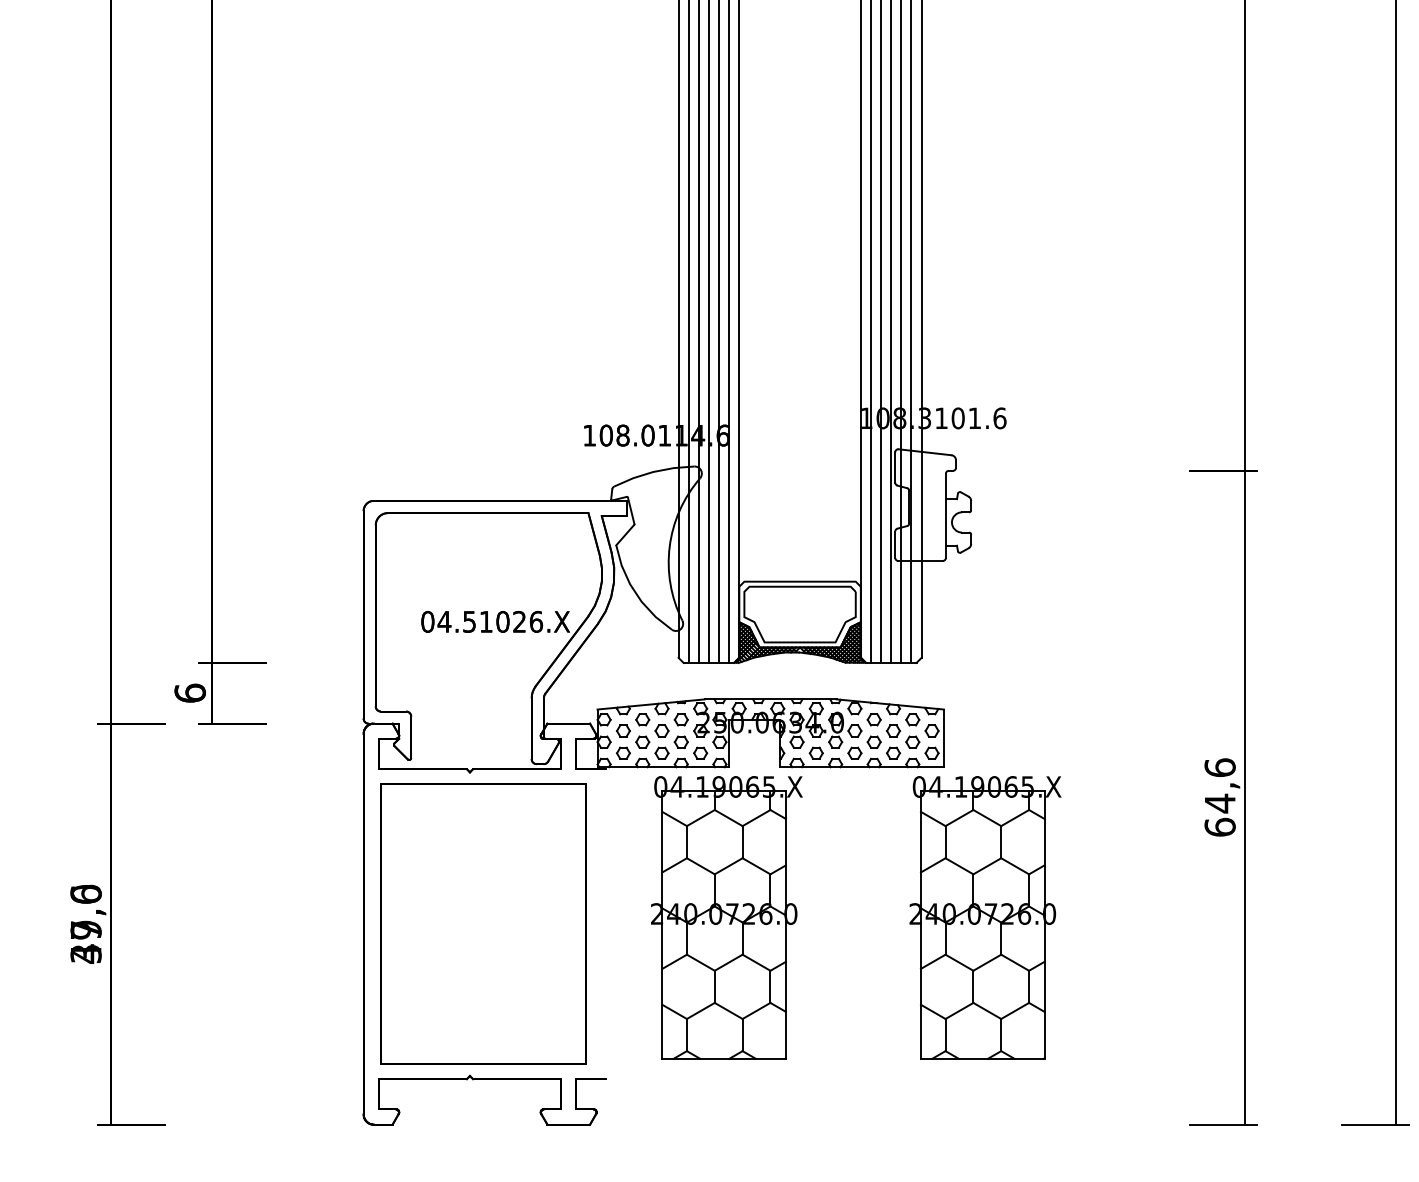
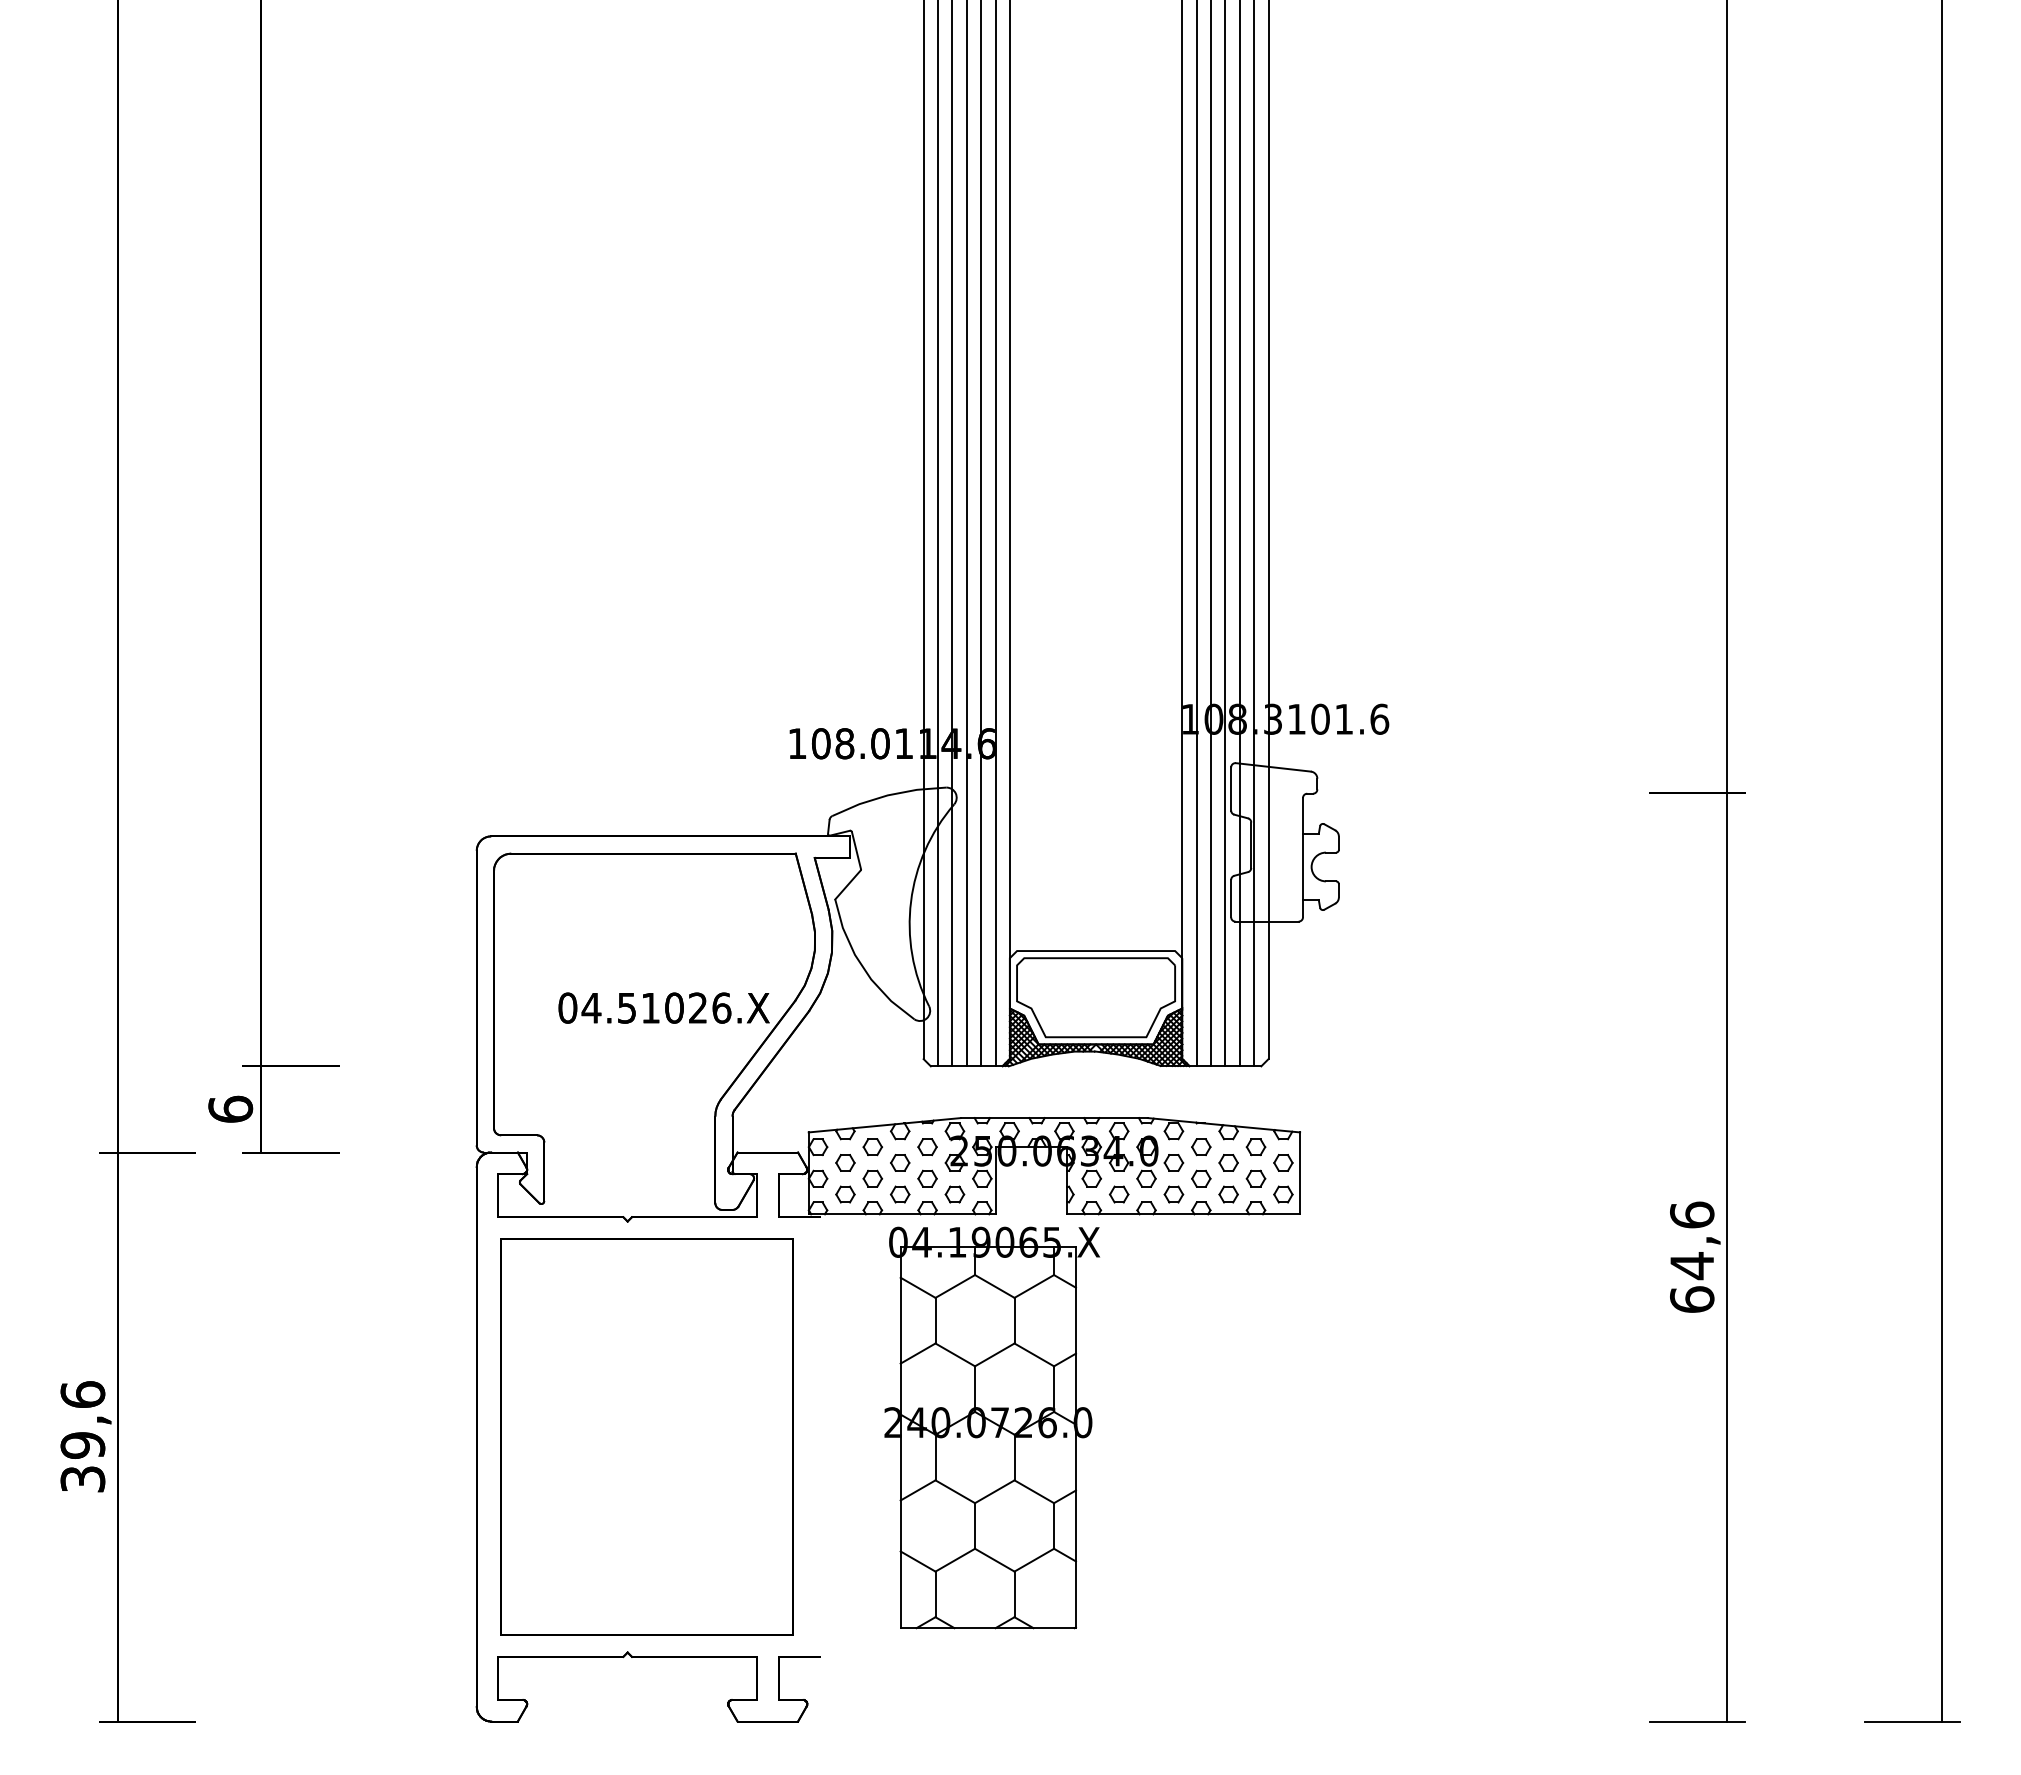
part: (985, 917) -> (1359, 1427), removed
text: (85, 924) -> (82, 1437), 47,0 -> 39,6

